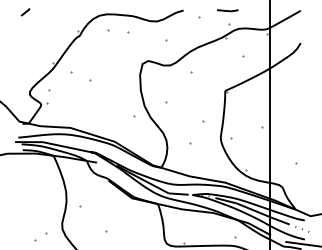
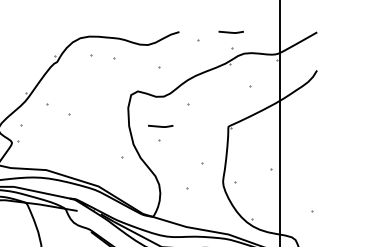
line: (167, 90) -> (160, 126), added

